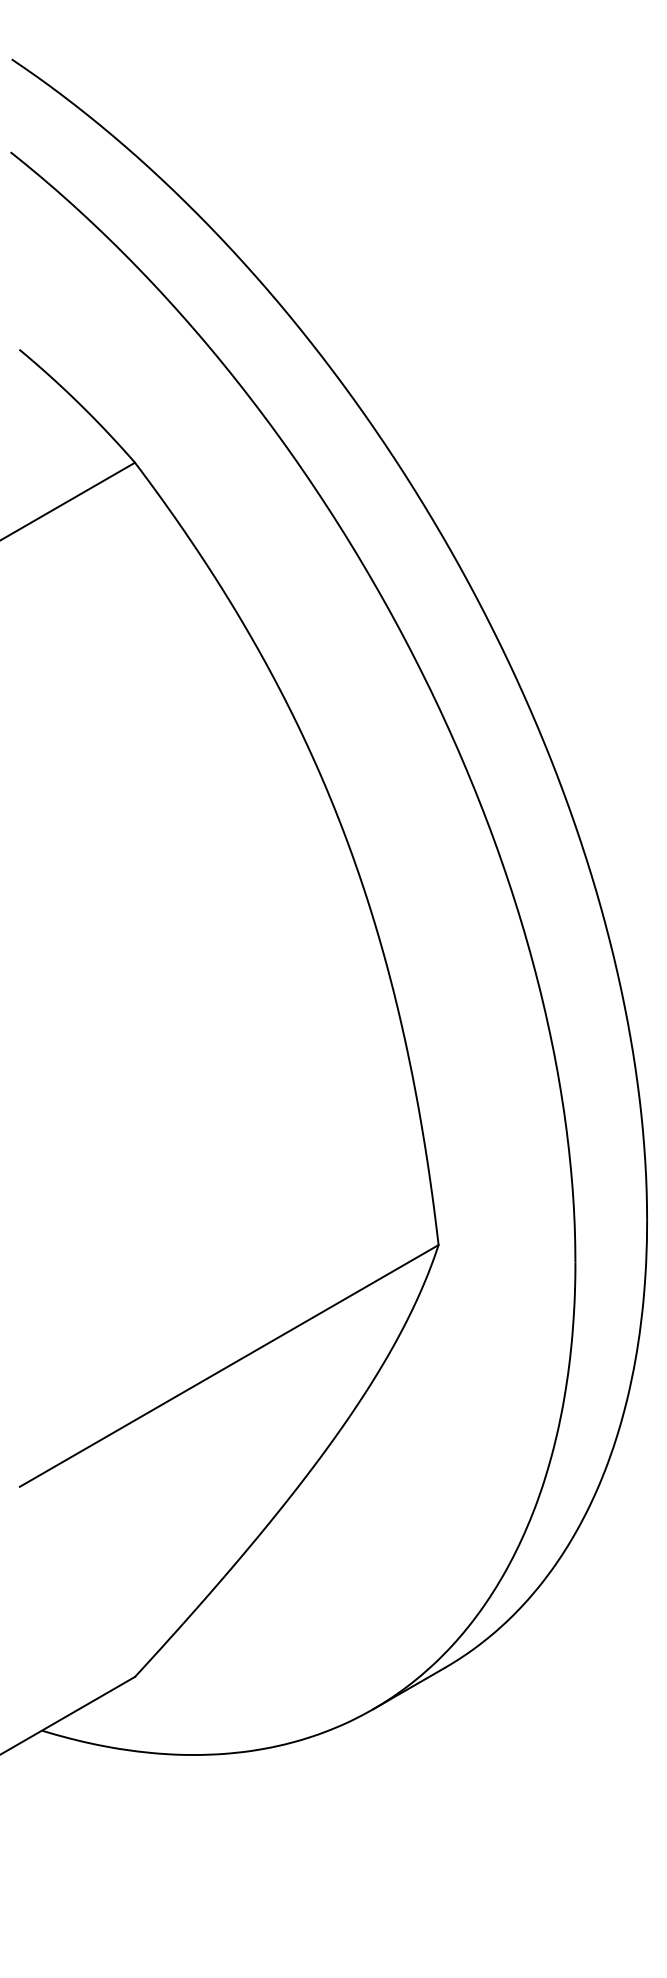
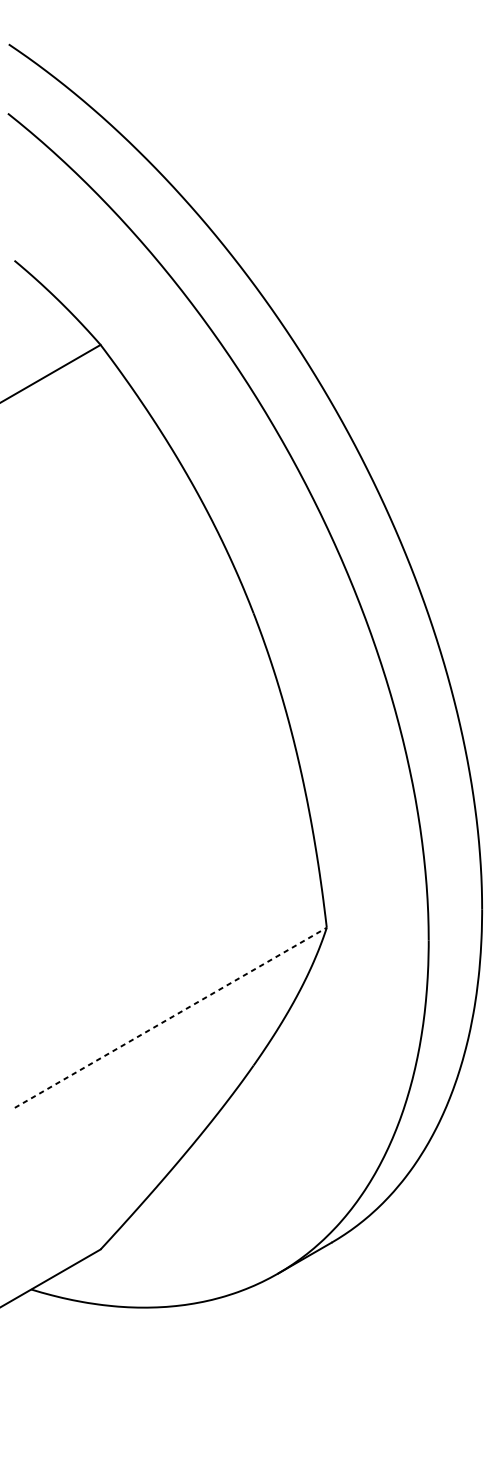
line: (229, 1365) -> (171, 1017), solid -> dashed

